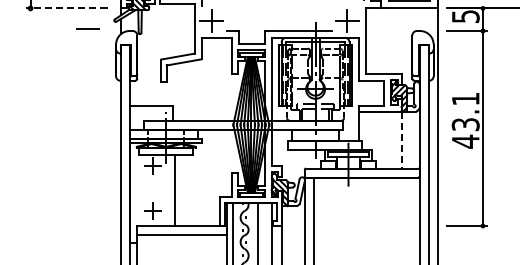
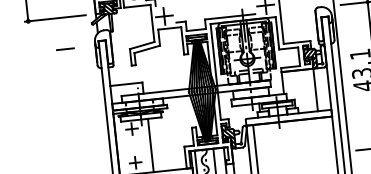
line: (66, 8) -> (55, 18), dashed -> solid
line: (87, 28) -> (65, 49), moved
line: (401, 140) -> (315, 90), dashed -> solid

